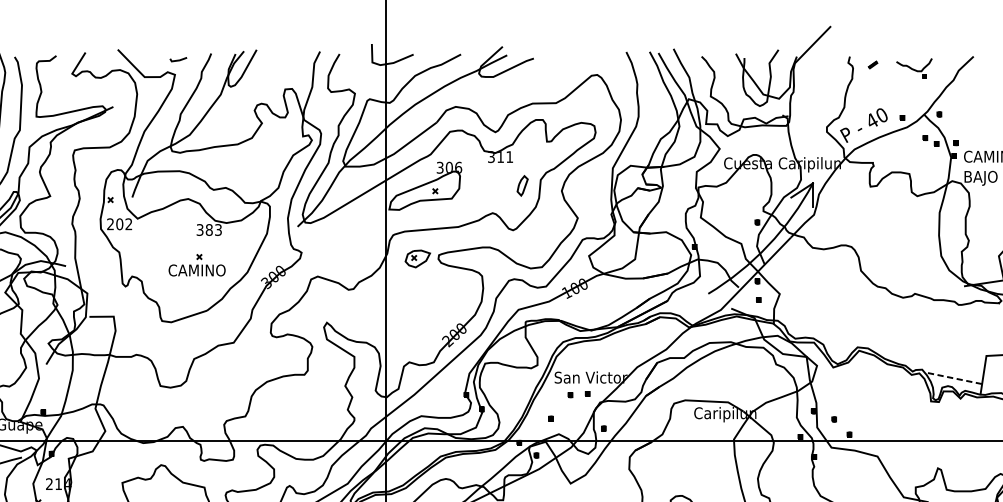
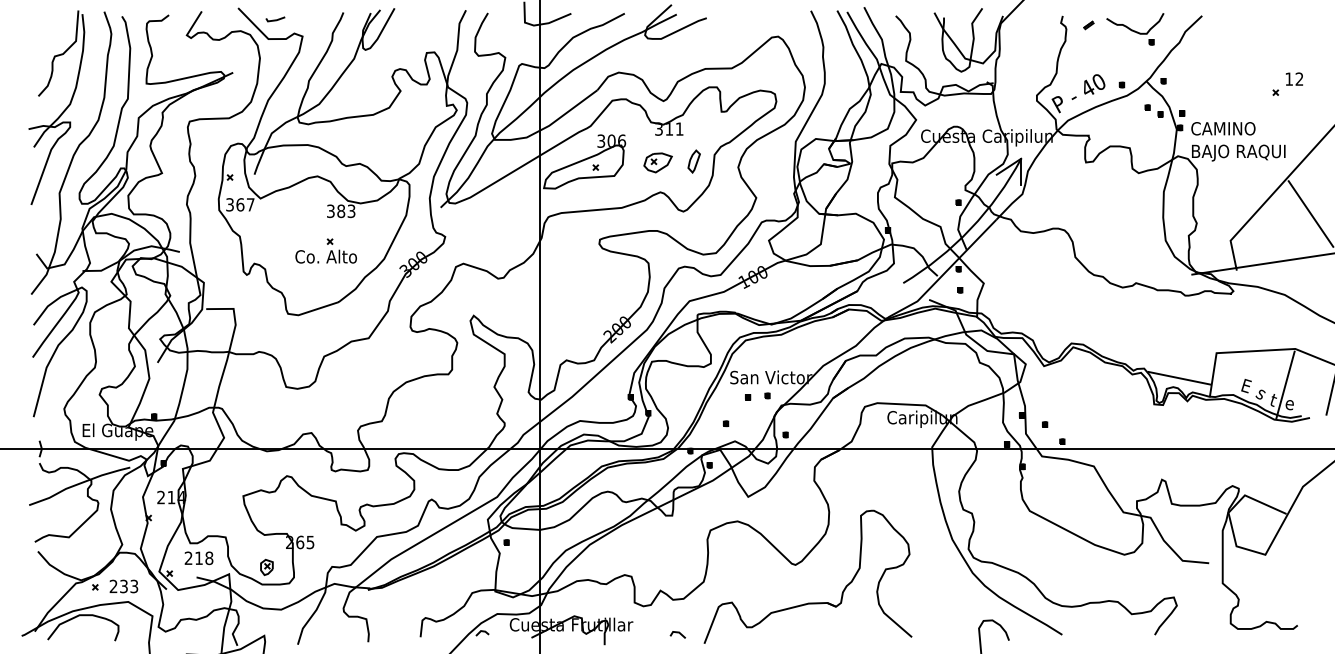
line: (178, 59) -> (275, 19), moved
part: (914, 68) -> (1135, 29), size x1.43
text: (119, 223) -> (240, 204), 202 -> 367
part: (417, 258) -> (657, 162), moved
text: (201, 270) -> (332, 256), CAMINO -> Co. Alto
line: (953, 378) -> (1179, 378), dashed -> solid

